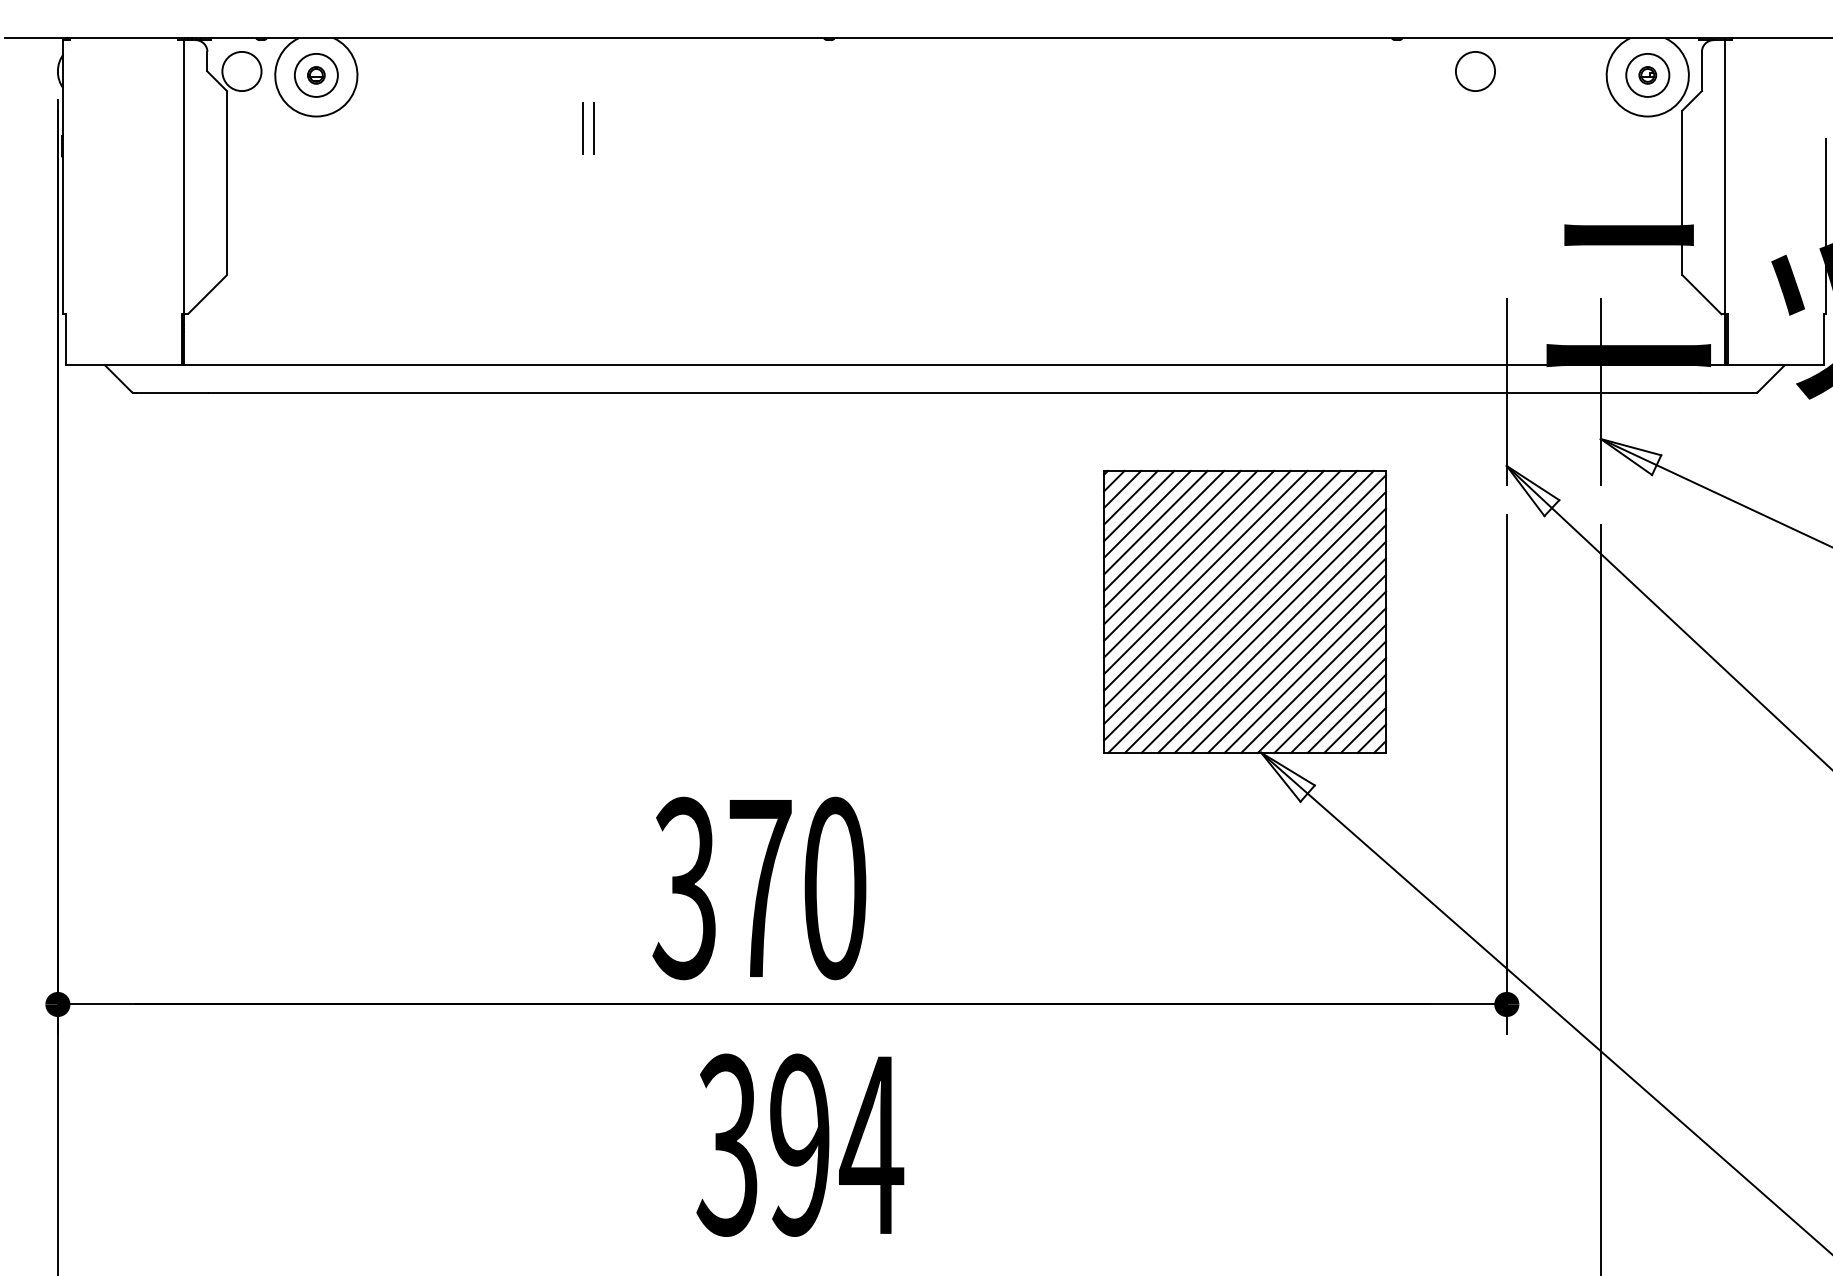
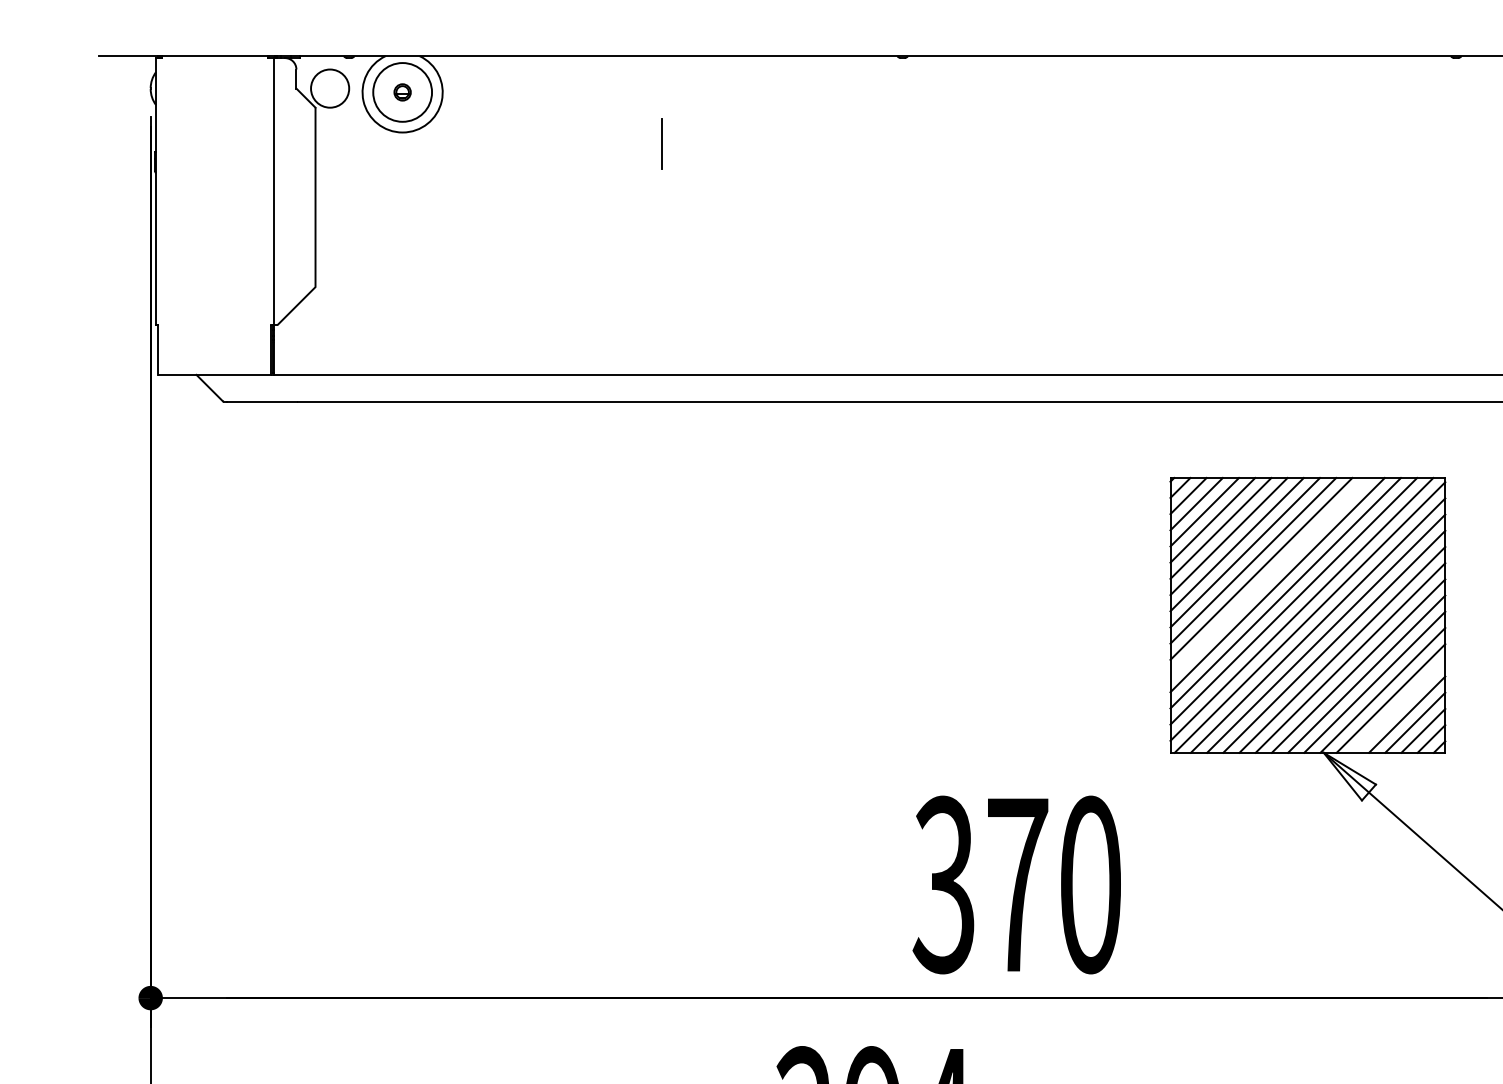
circle: (315, 74) -> (401, 91), size x1.4
line: (594, 127) -> (673, 143), removed
line: (1205, 572) -> (1269, 576), removed
line: (1338, 705) -> (1399, 706), removed
text: (759, 888) -> (1016, 885), moved

